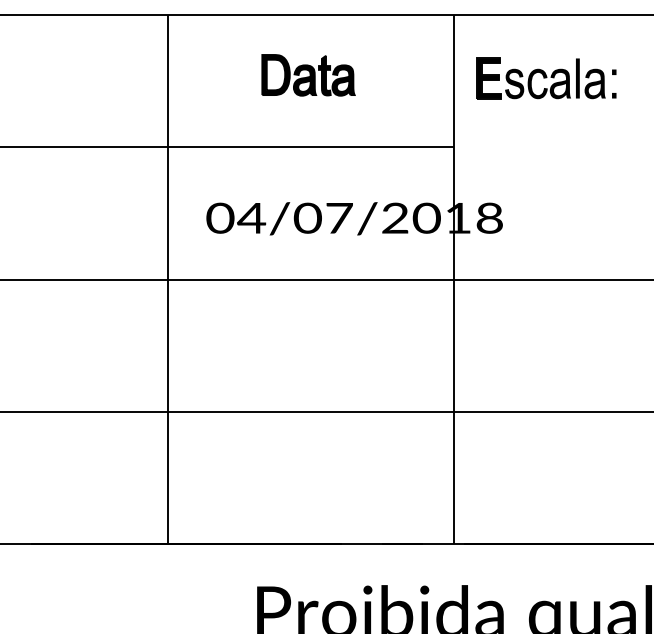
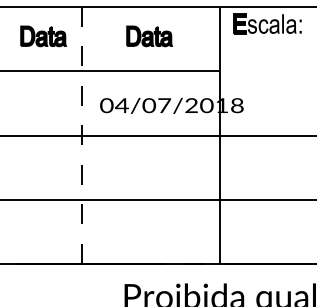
part: (89, 75) -> (43, 36), added
part: (545, 77) -> (267, 23), moved
line: (168, 279) -> (81, 135), solid -> dashed

